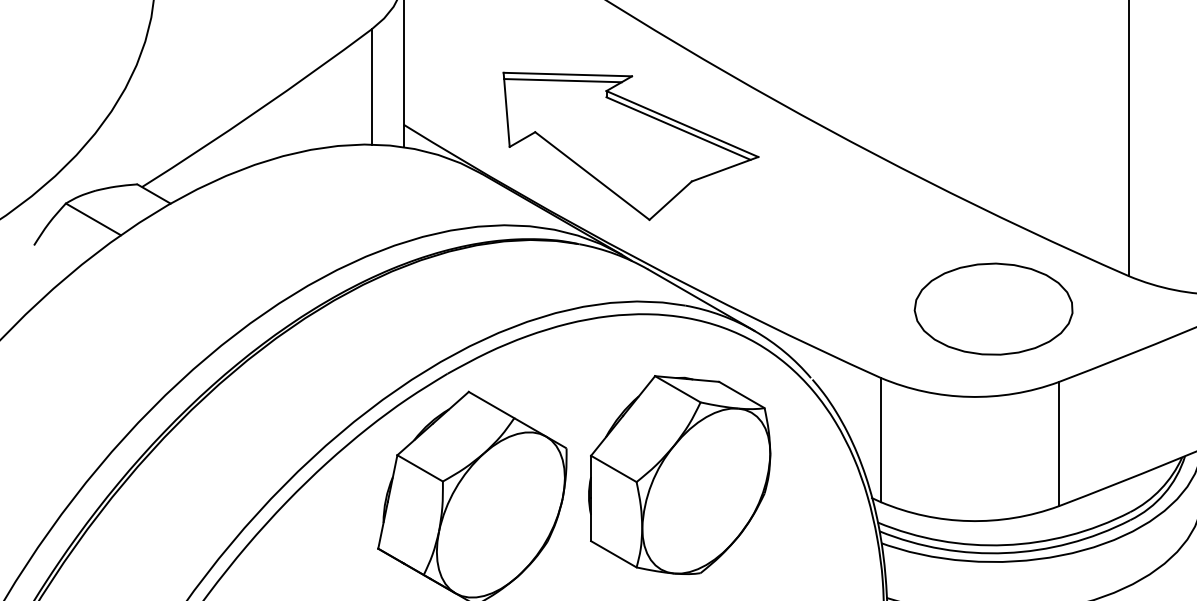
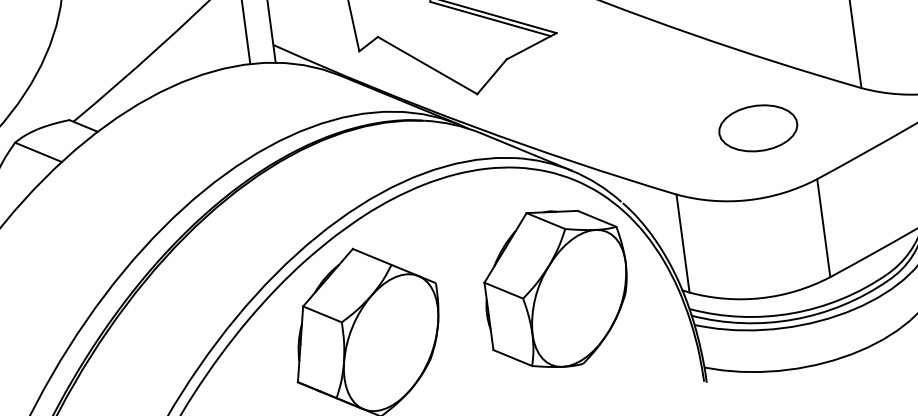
part: (993, 308) -> (758, 127), size x0.62
part: (679, 474) -> (556, 288), moved

